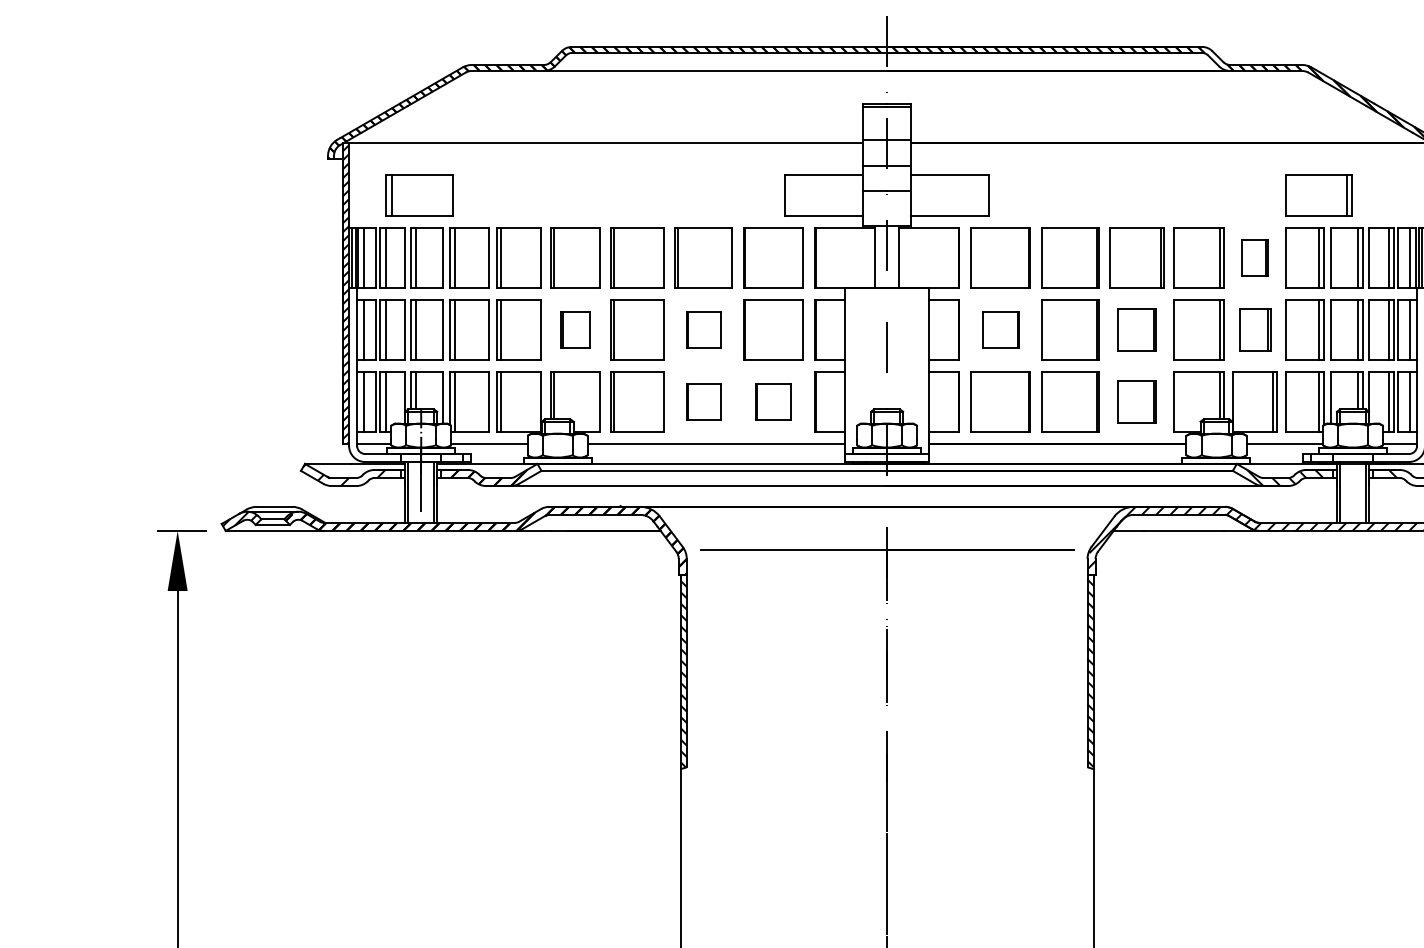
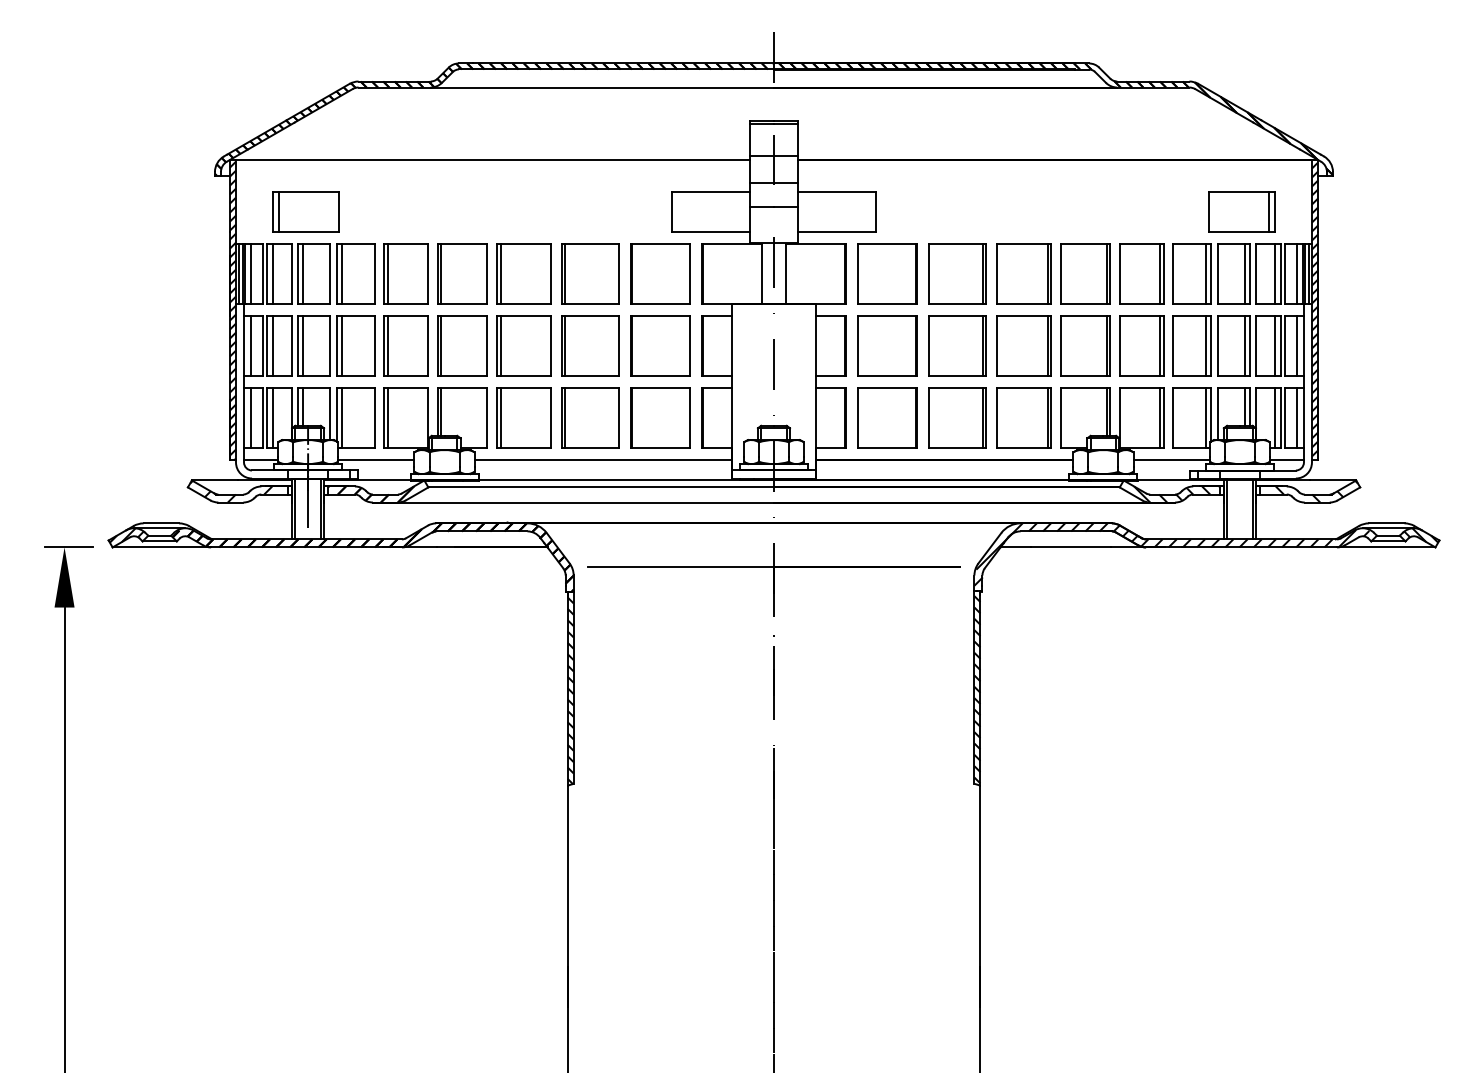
part: (1318, 194) -> (1241, 211), moved
part: (1254, 256) -> (1141, 273), size x1.67
part: (575, 328) -> (462, 345), size x1.67
part: (703, 328) -> (590, 345), size x1.67
part: (1000, 328) -> (887, 345), size x1.67
part: (1136, 328) -> (1023, 345), size x1.43
part: (1254, 328) -> (1141, 345), size x1.43
part: (703, 400) -> (590, 417), size x1.67
part: (773, 400) -> (660, 417), size x1.67
part: (1136, 400) -> (1023, 417), size x1.43

